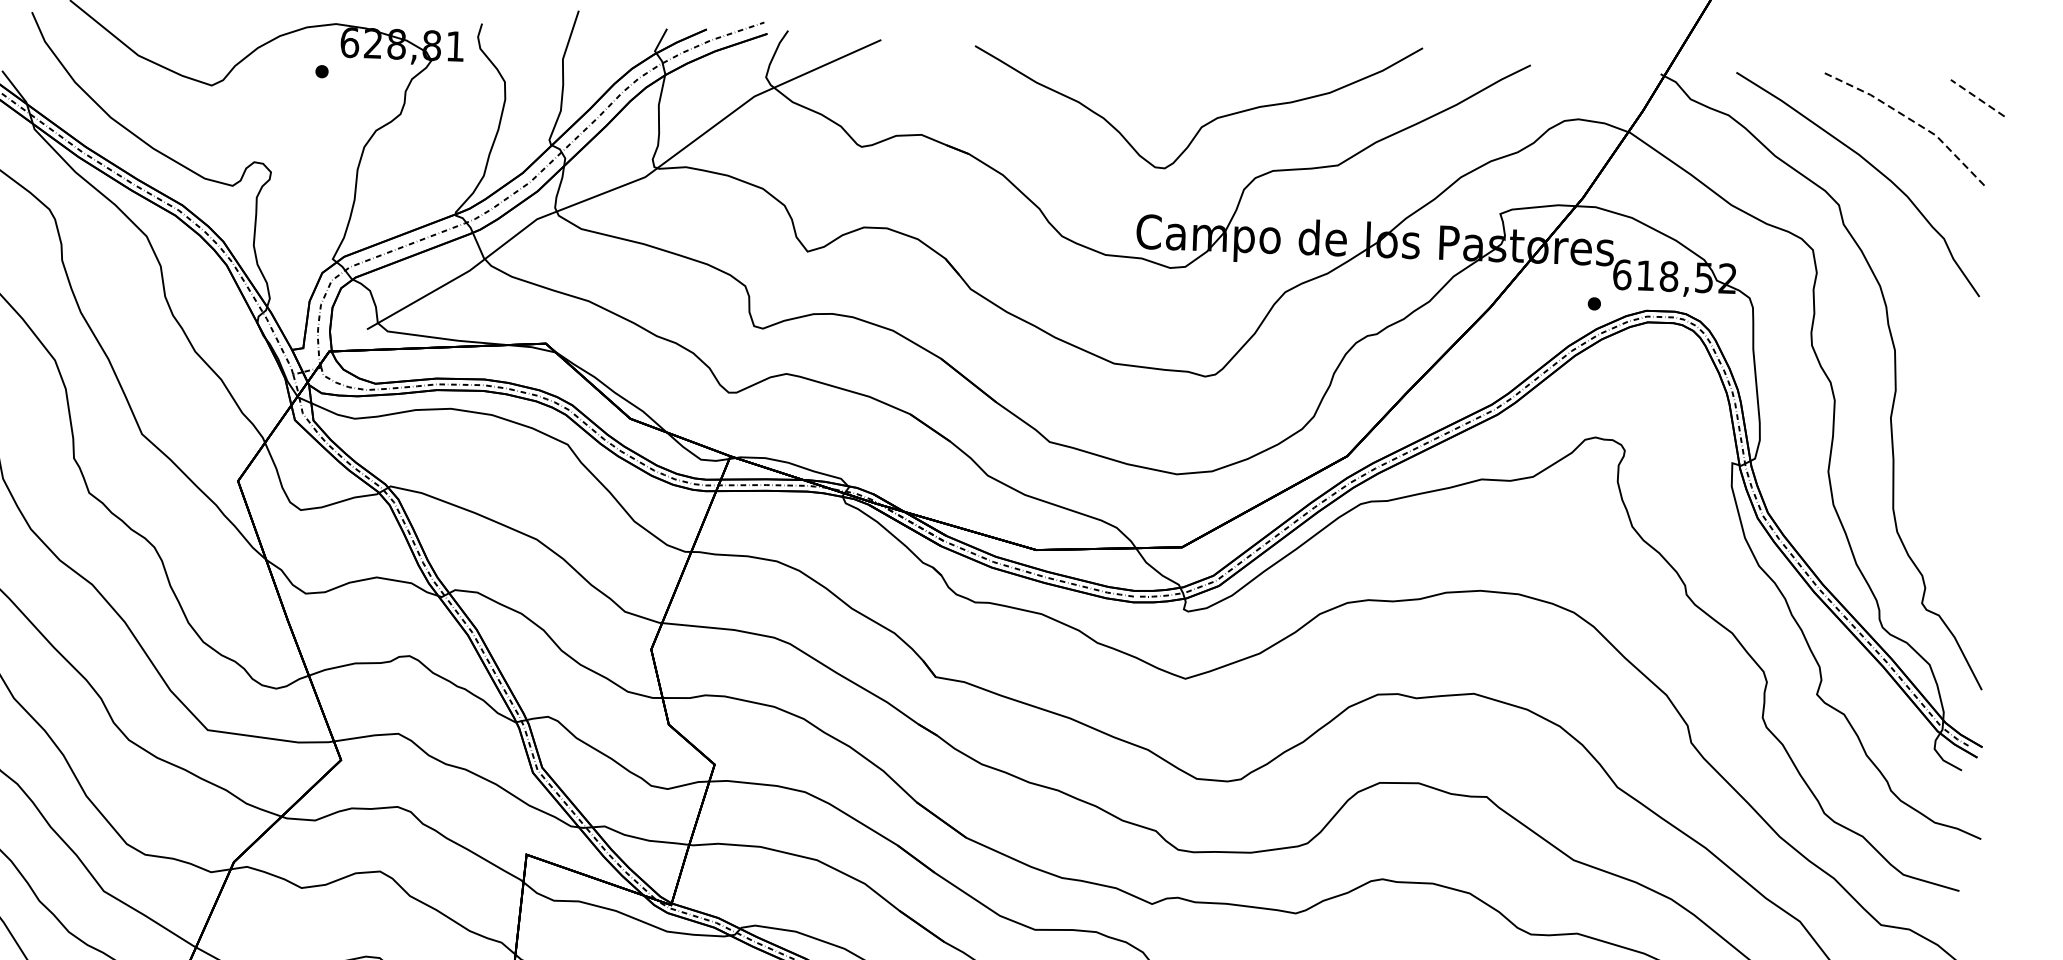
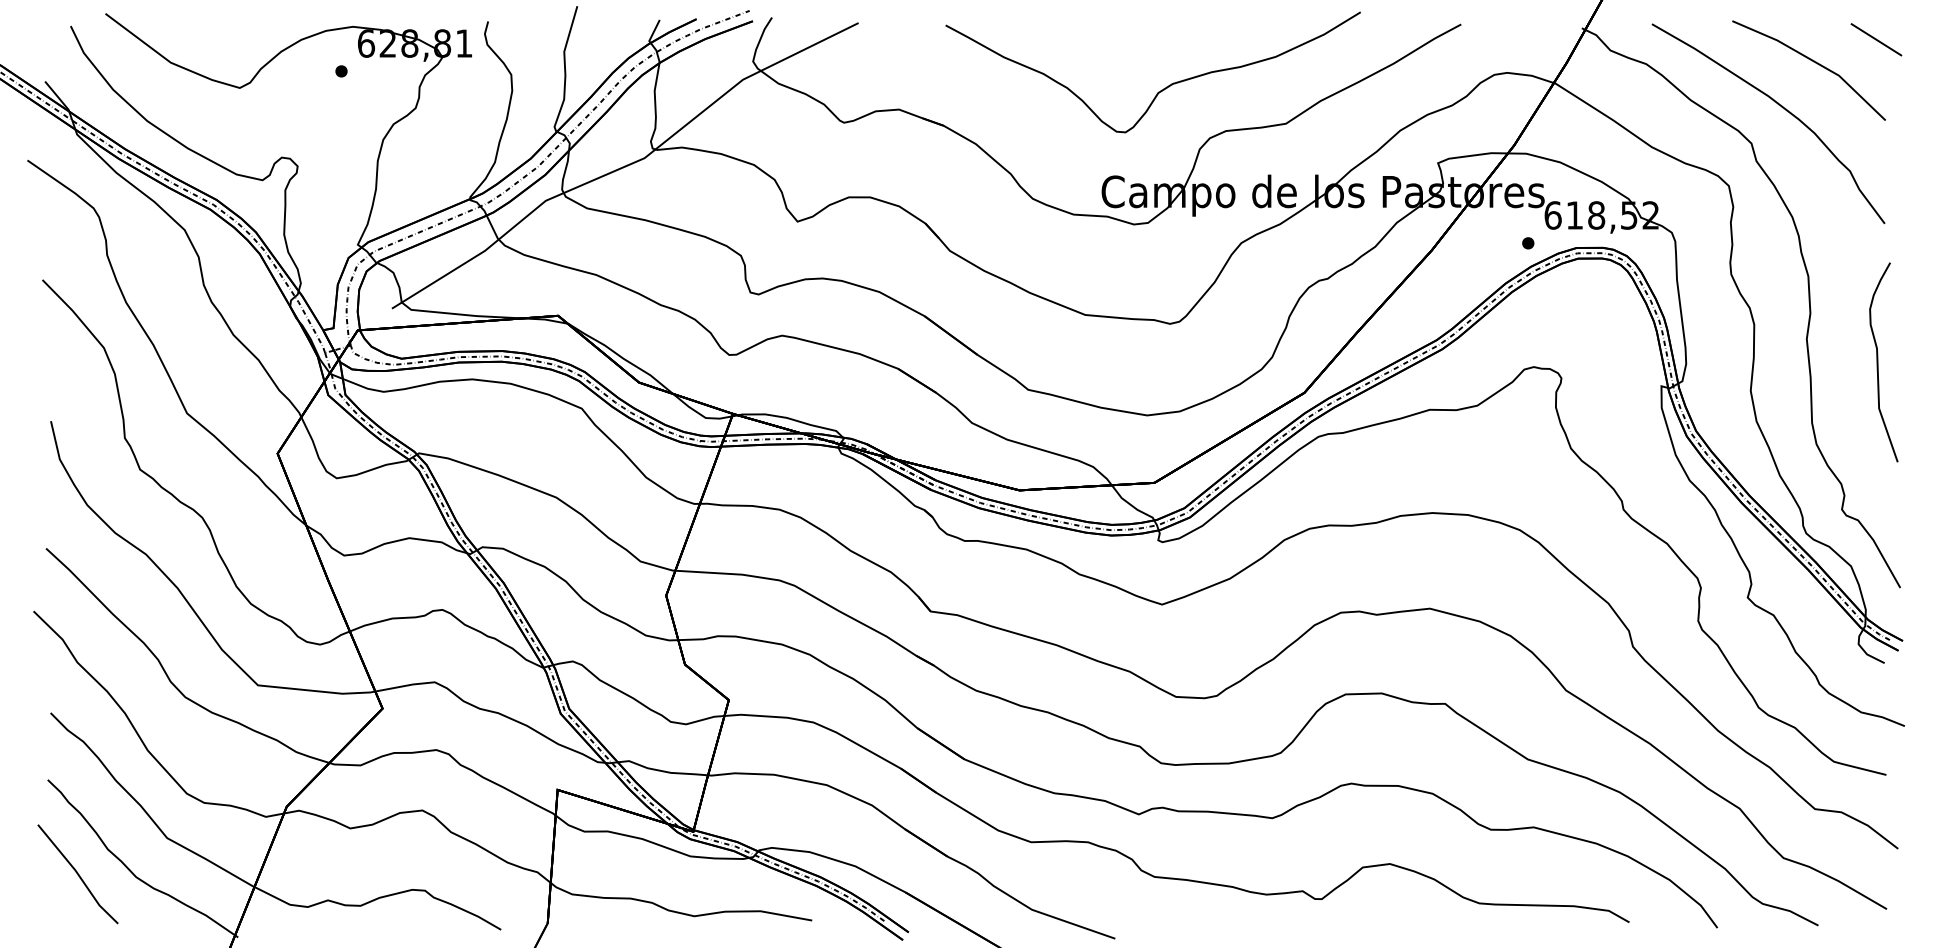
line: (1977, 97) -> (1876, 39), dashed -> solid
line: (1910, 119) -> (1814, 61), dashed -> solid
curve: (1967, 446) -> (1878, 362), added

